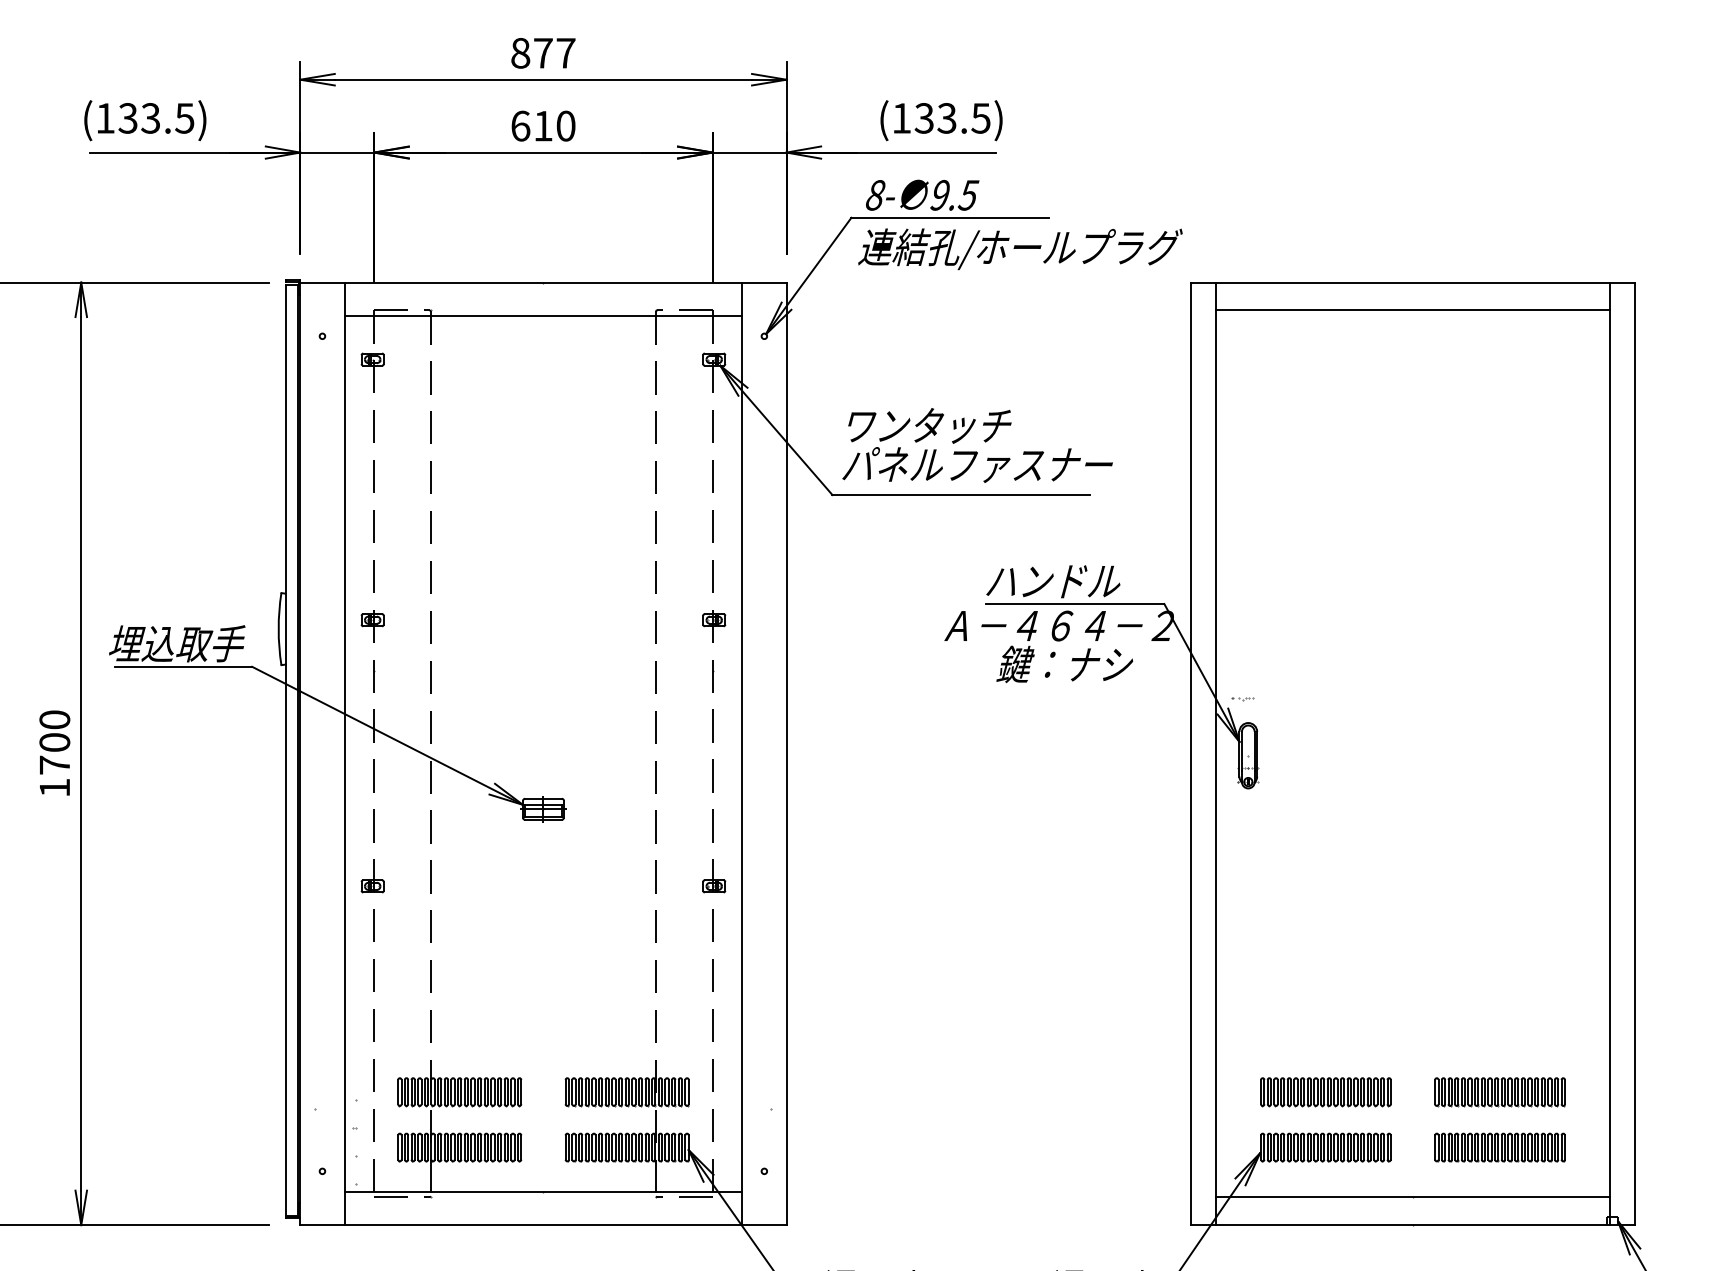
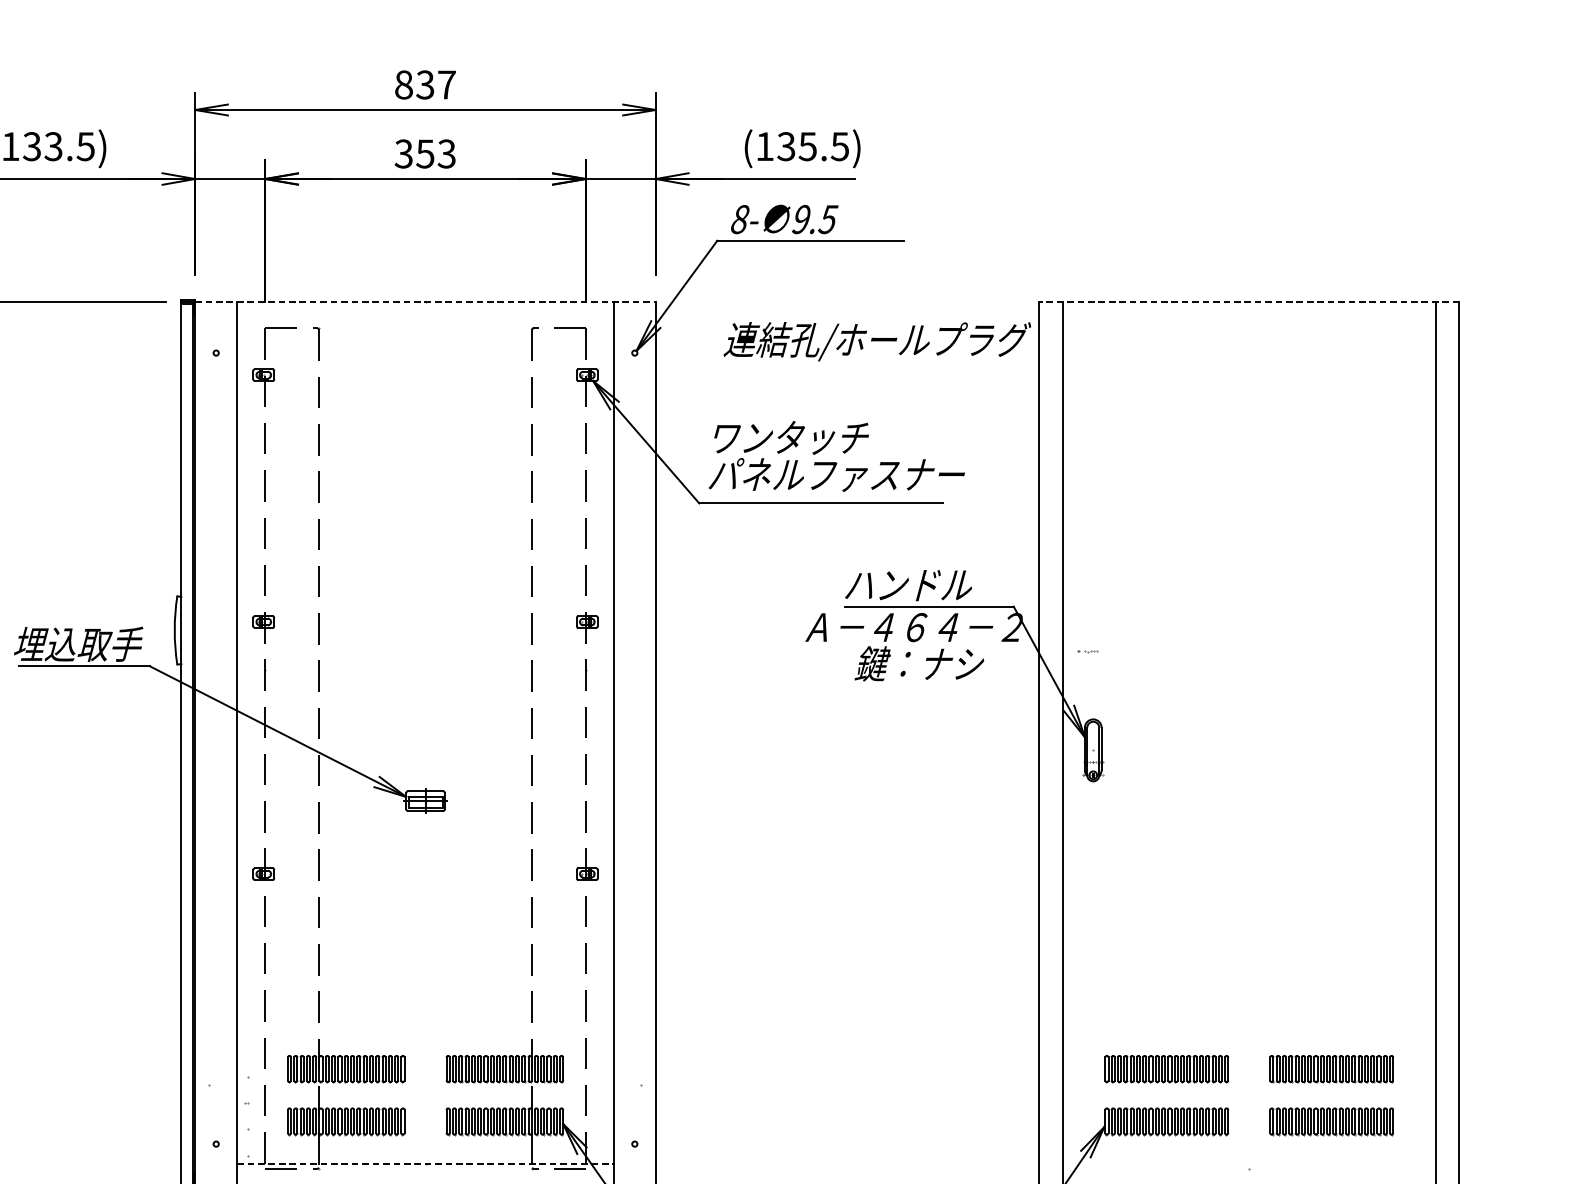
text: (542, 52) -> (424, 84), 877 -> 837
text: (946, 118) -> (807, 146), (133.5) -> (135.5)
text: (542, 125) -> (424, 153), 610 -> 353
text: (1020, 249) -> (877, 341), moved
line: (543, 282) -> (425, 302), solid -> dashed
line: (1413, 282) -> (1249, 302), solid -> dashed
line: (1412, 310) -> (1248, 328), removed
line: (543, 315) -> (425, 333), removed
part: (1242, 699) -> (1087, 651), moved
line: (543, 1191) -> (425, 1163), solid -> dashed
line: (1412, 1197) -> (1248, 1168), removed

